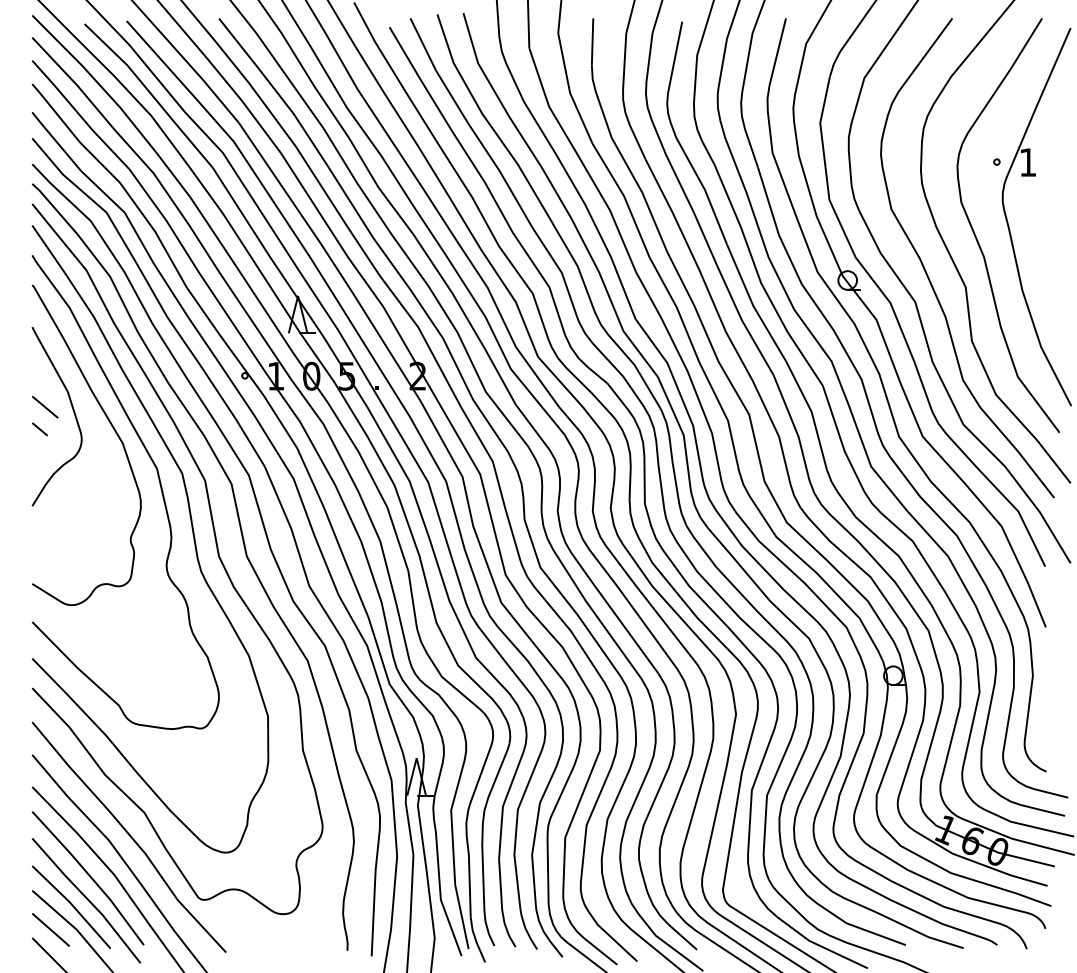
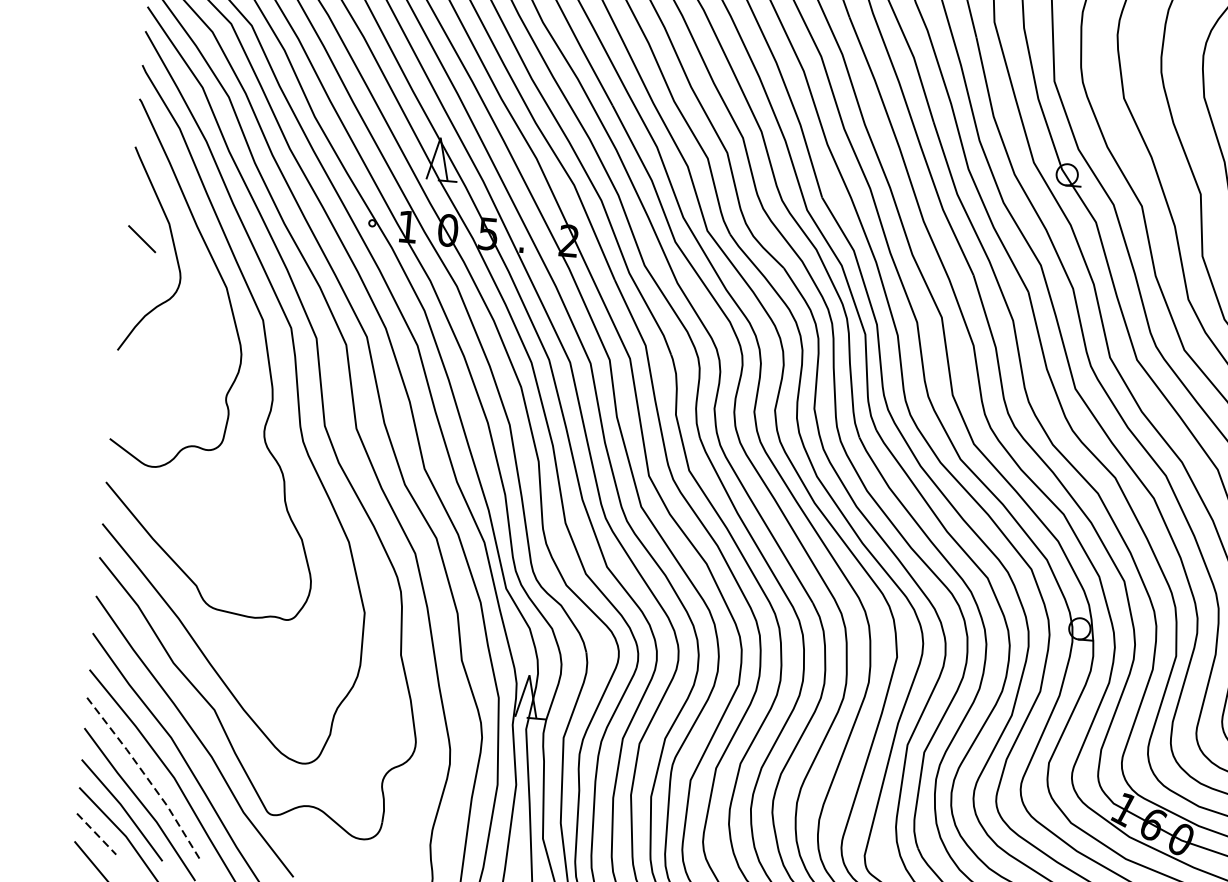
line: (39, 429) -> (133, 263), removed
line: (90, 876) -> (146, 777), solid -> dashed
line: (50, 929) -> (96, 833), solid -> dashed

